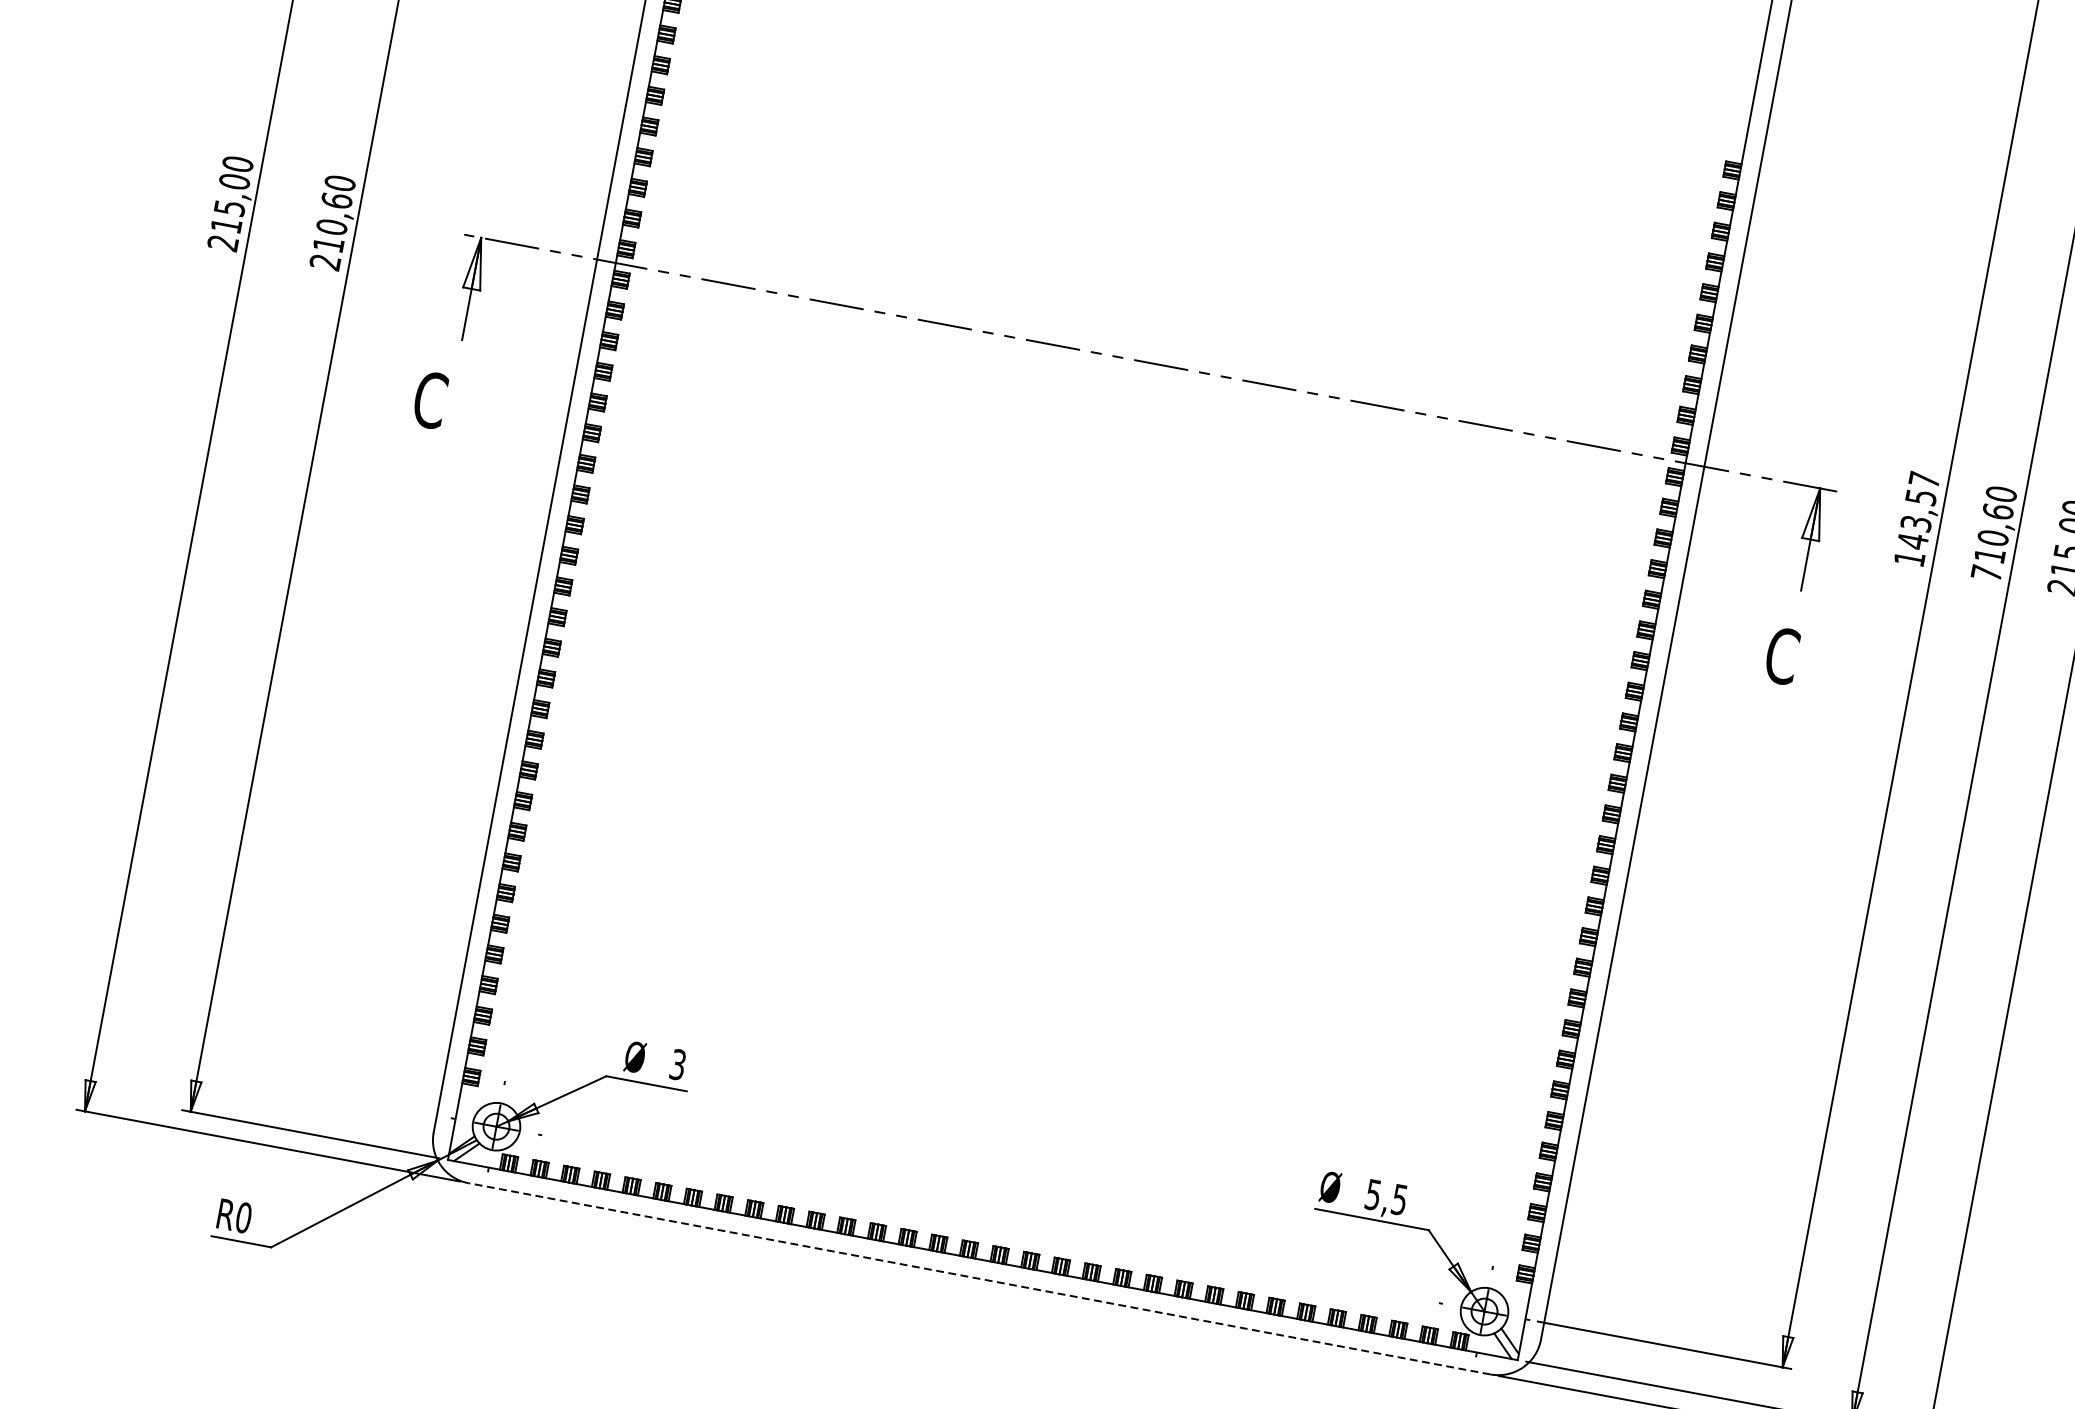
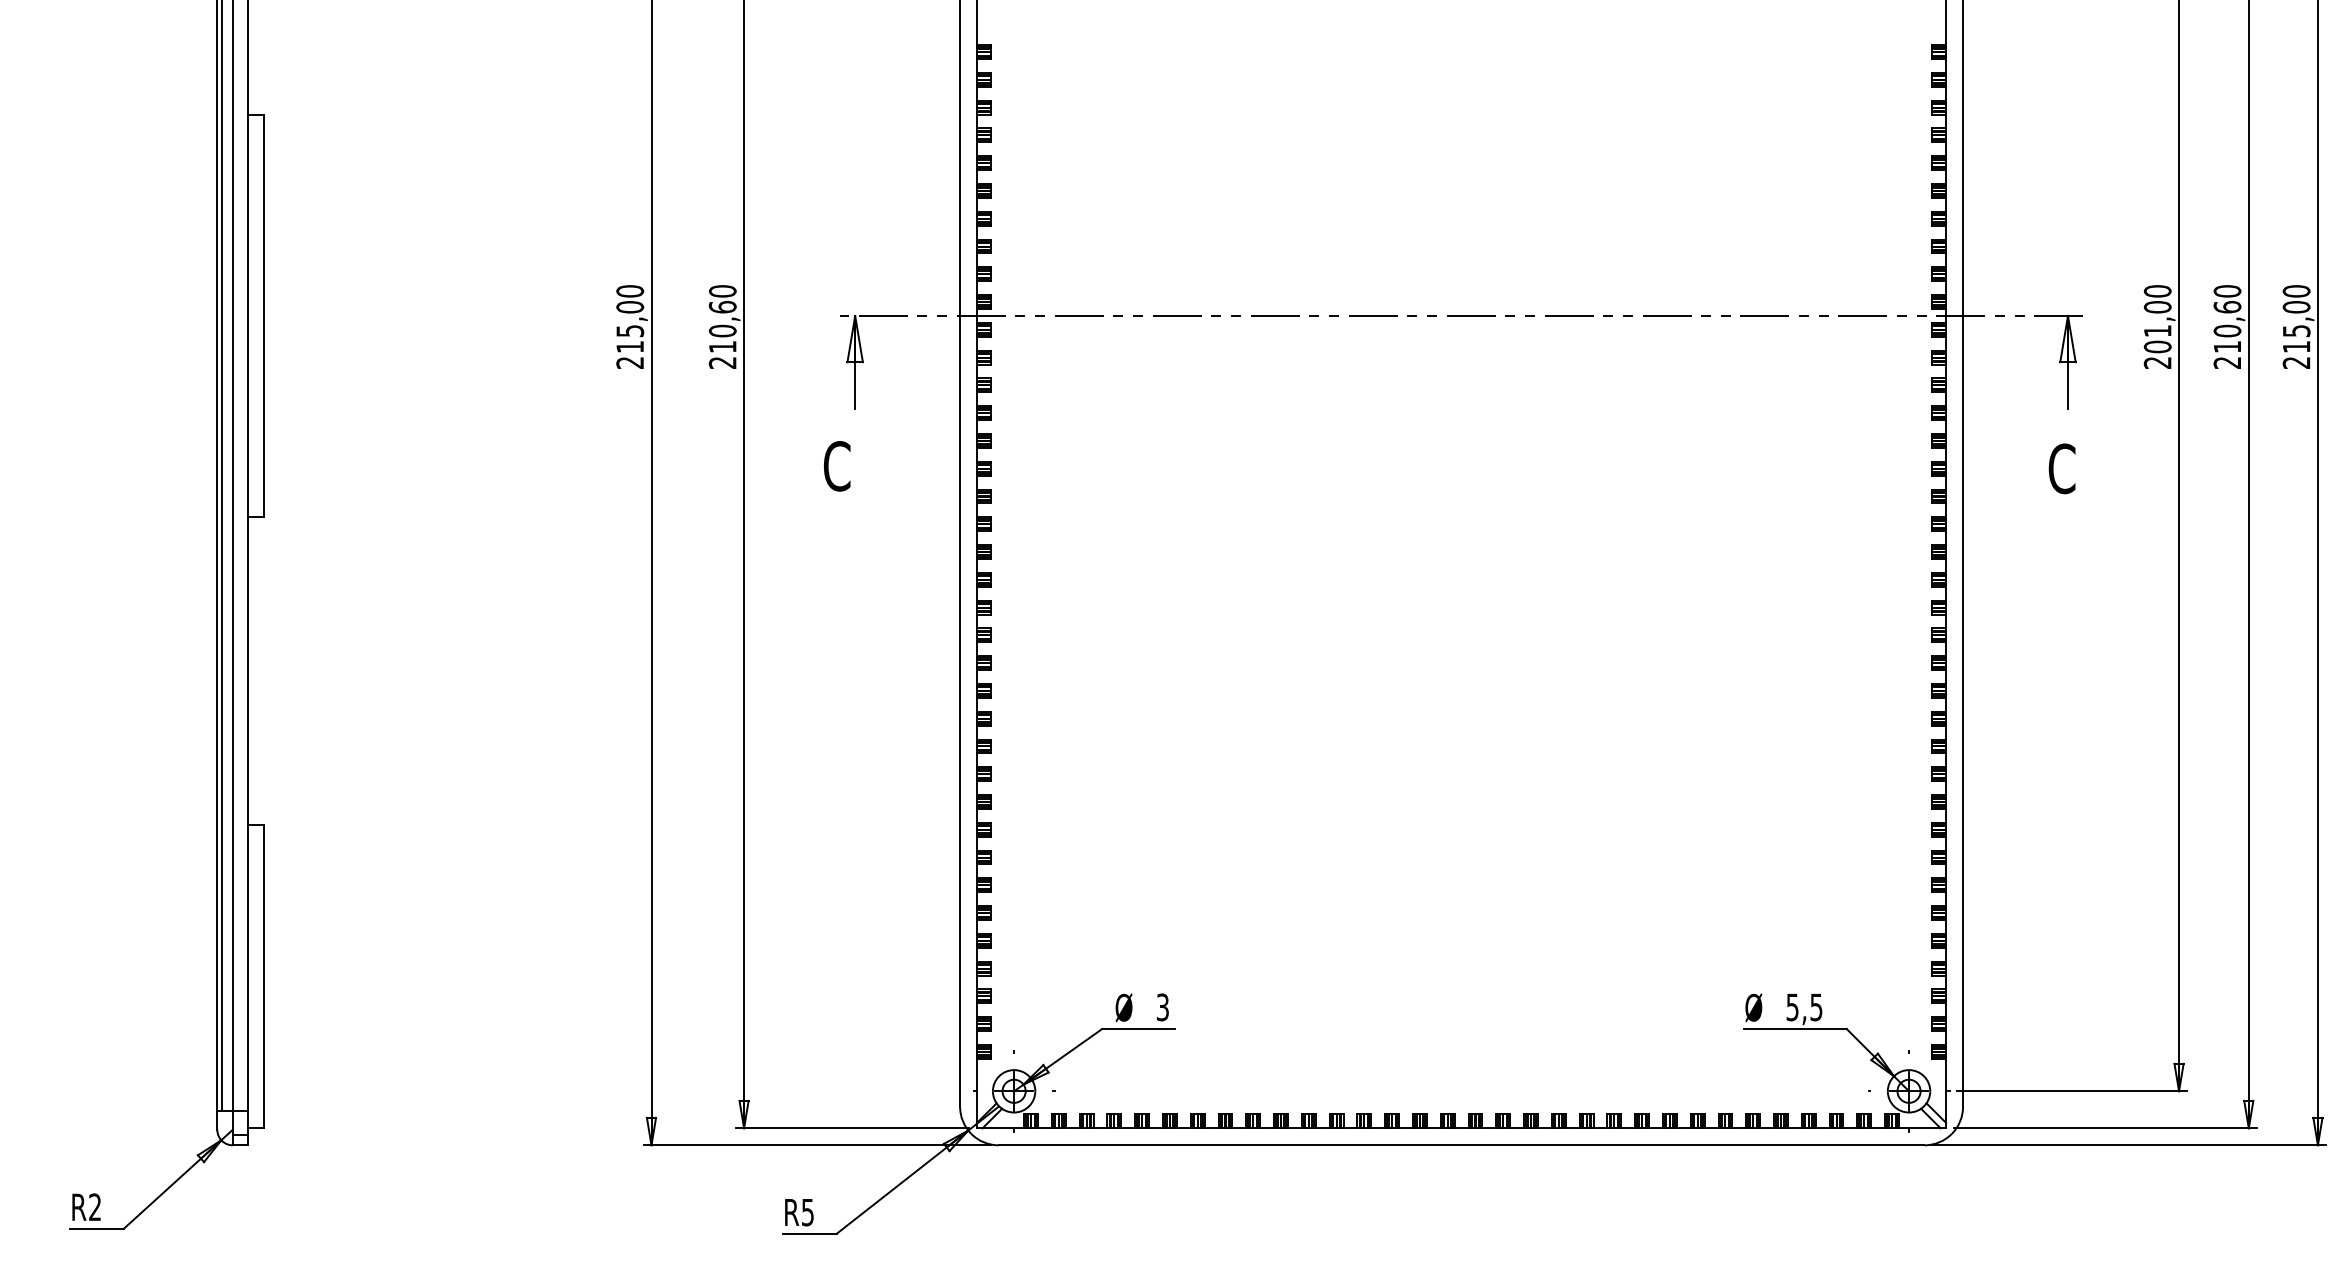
text: (1916, 518) -> (2157, 326), 143,57 -> 201,00
text: (1985, 572) -> (2226, 362), 710,60 -> 210,60
text: (243, 1217) -> (807, 1212), R0 -> R5
line: (979, 1278) -> (1461, 1145), dashed -> solid

